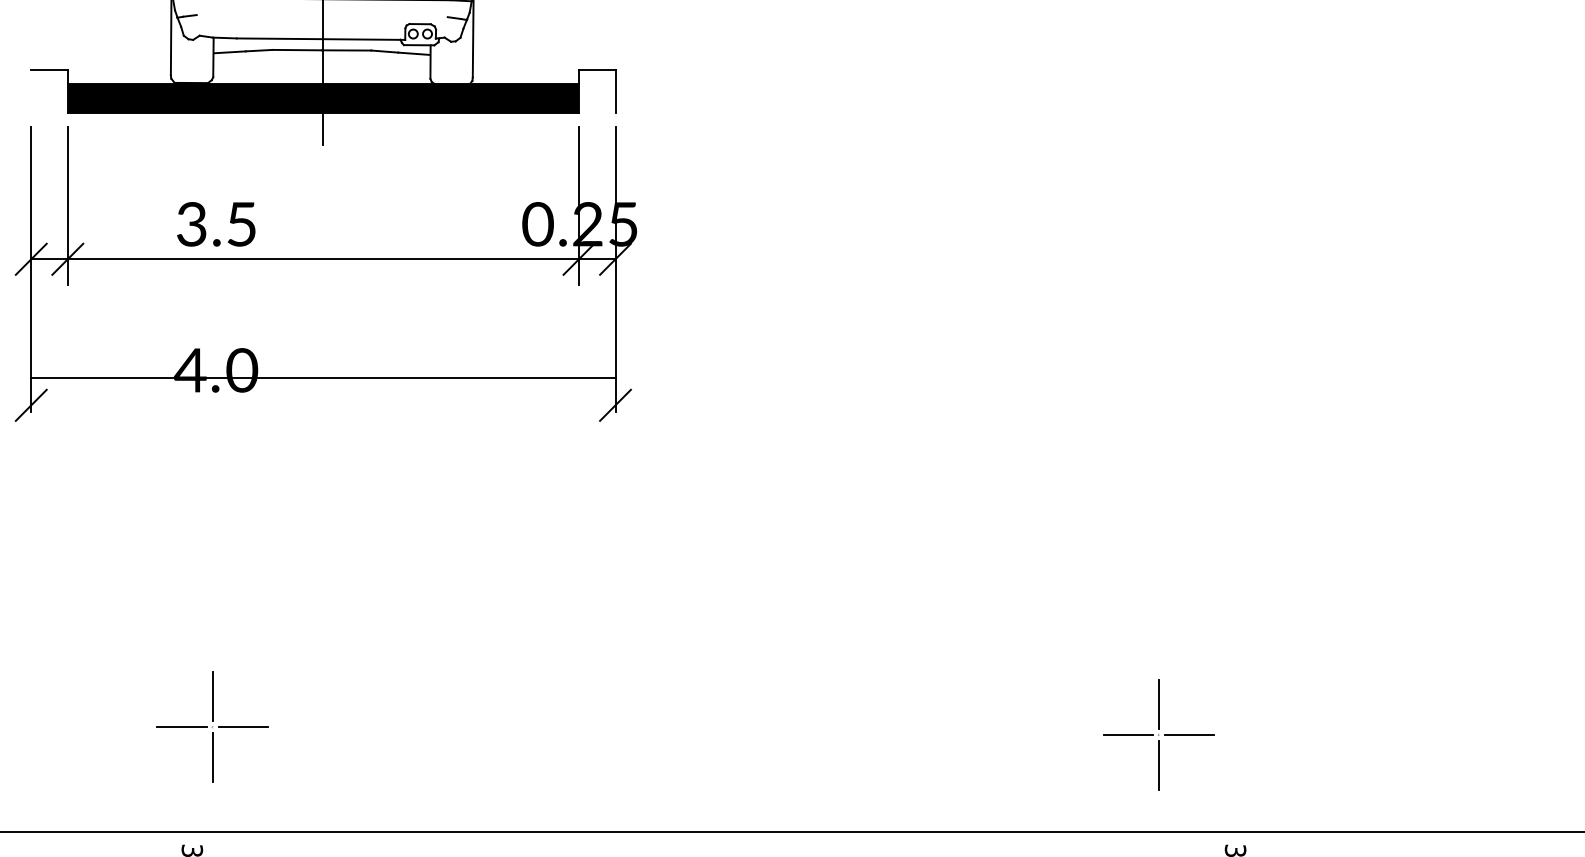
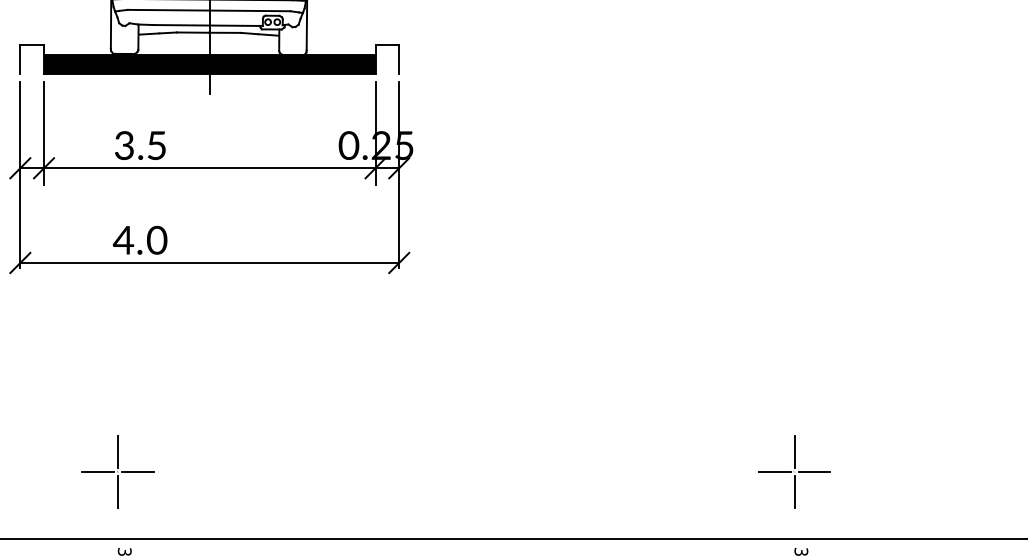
line: (321, 16) -> (208, 10), added
line: (31, 91) -> (20, 59), added
line: (322, 378) -> (209, 263), moved
part: (211, 726) -> (117, 471), moved
part: (1158, 734) -> (794, 471), moved

